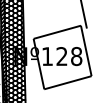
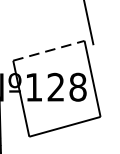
line: (57, 32) -> (49, 51), solid -> dashed

